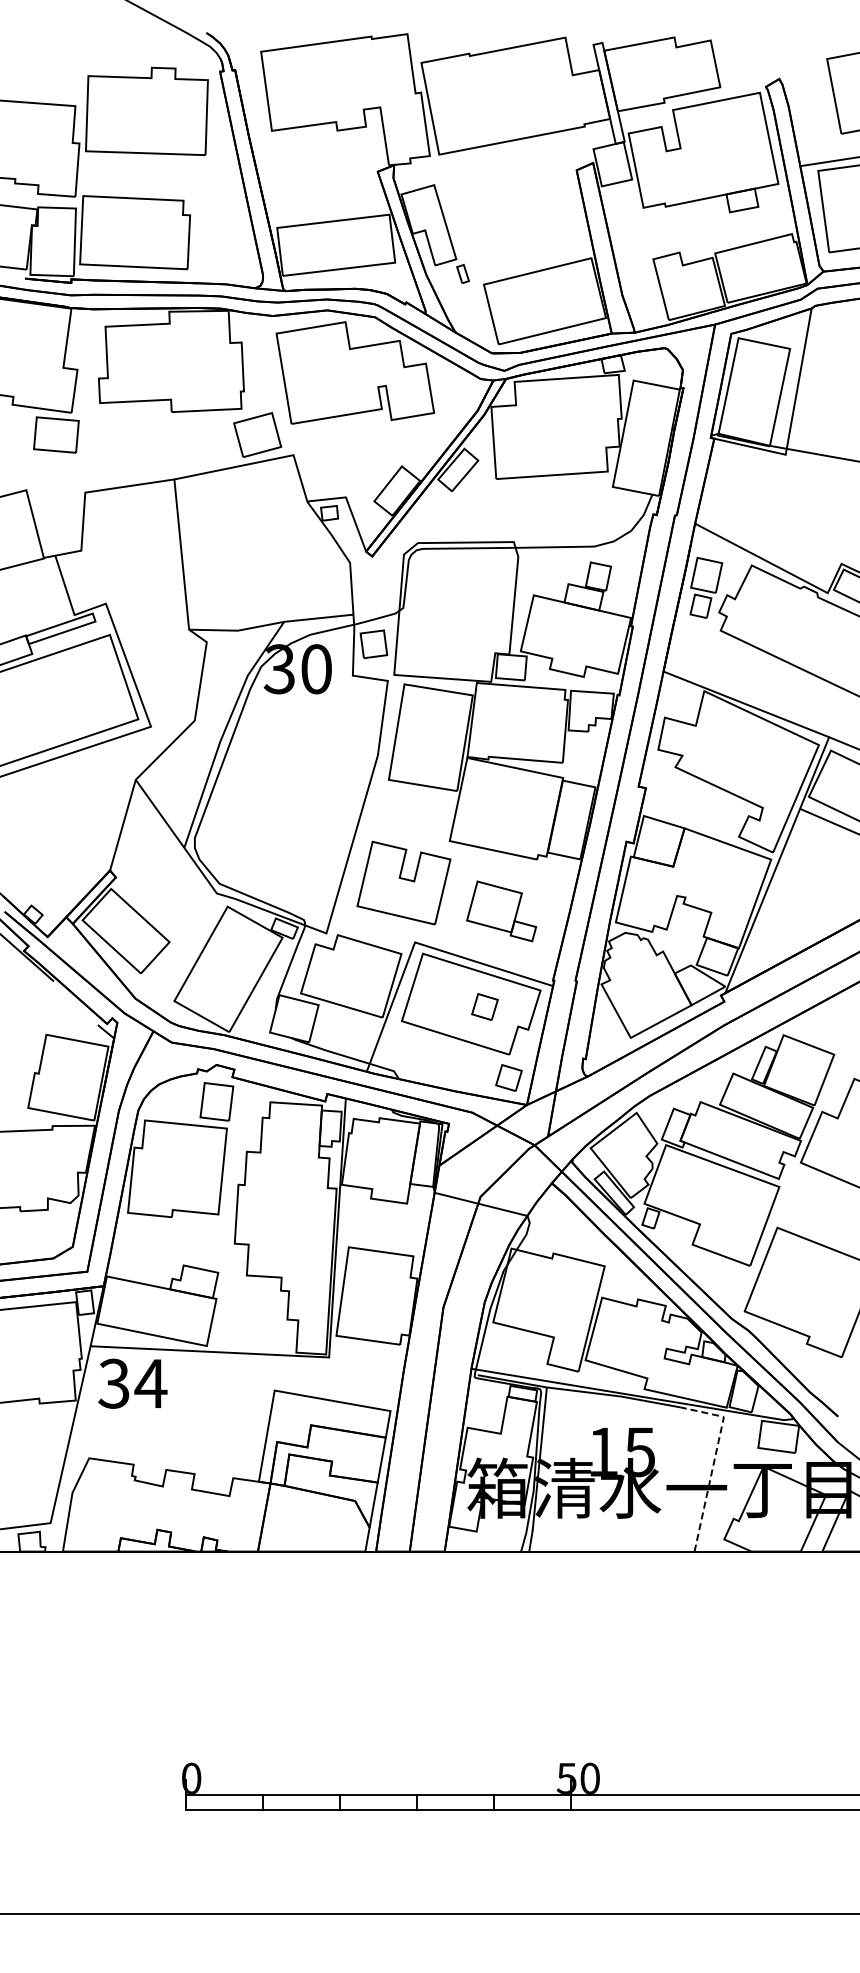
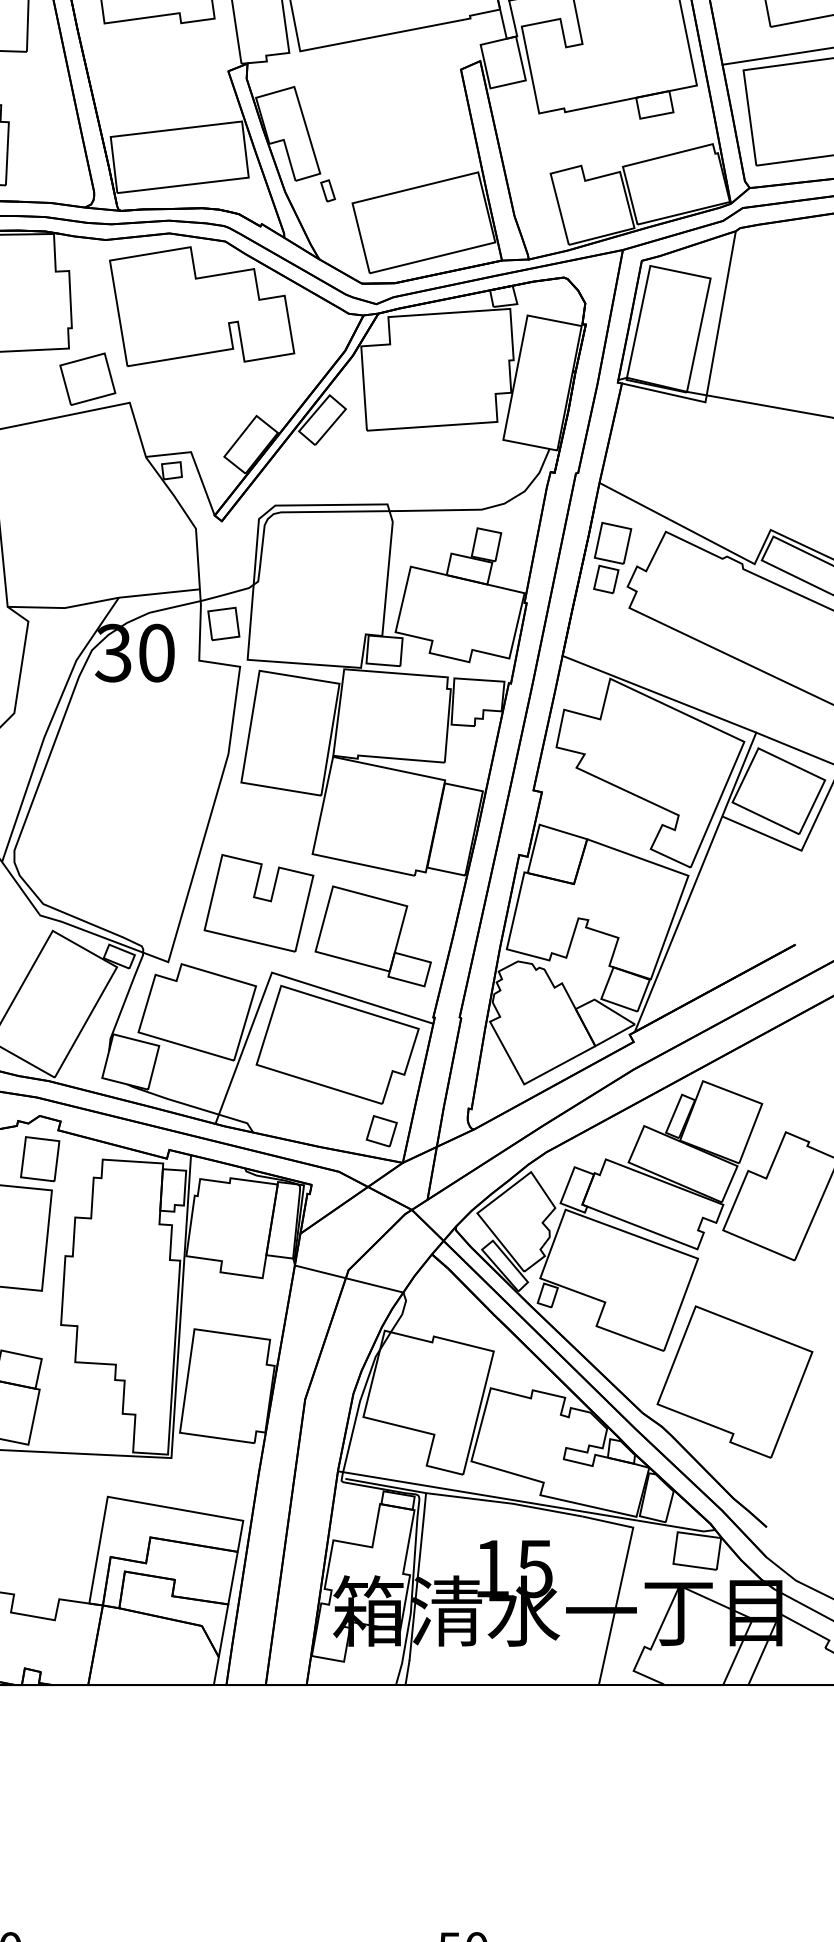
part: (501, 911) -> (373, 936), size x1.43
part: (484, 1006) -> (353, 1047), removed
line: (714, 1461) -> (622, 1579), dashed -> solid

